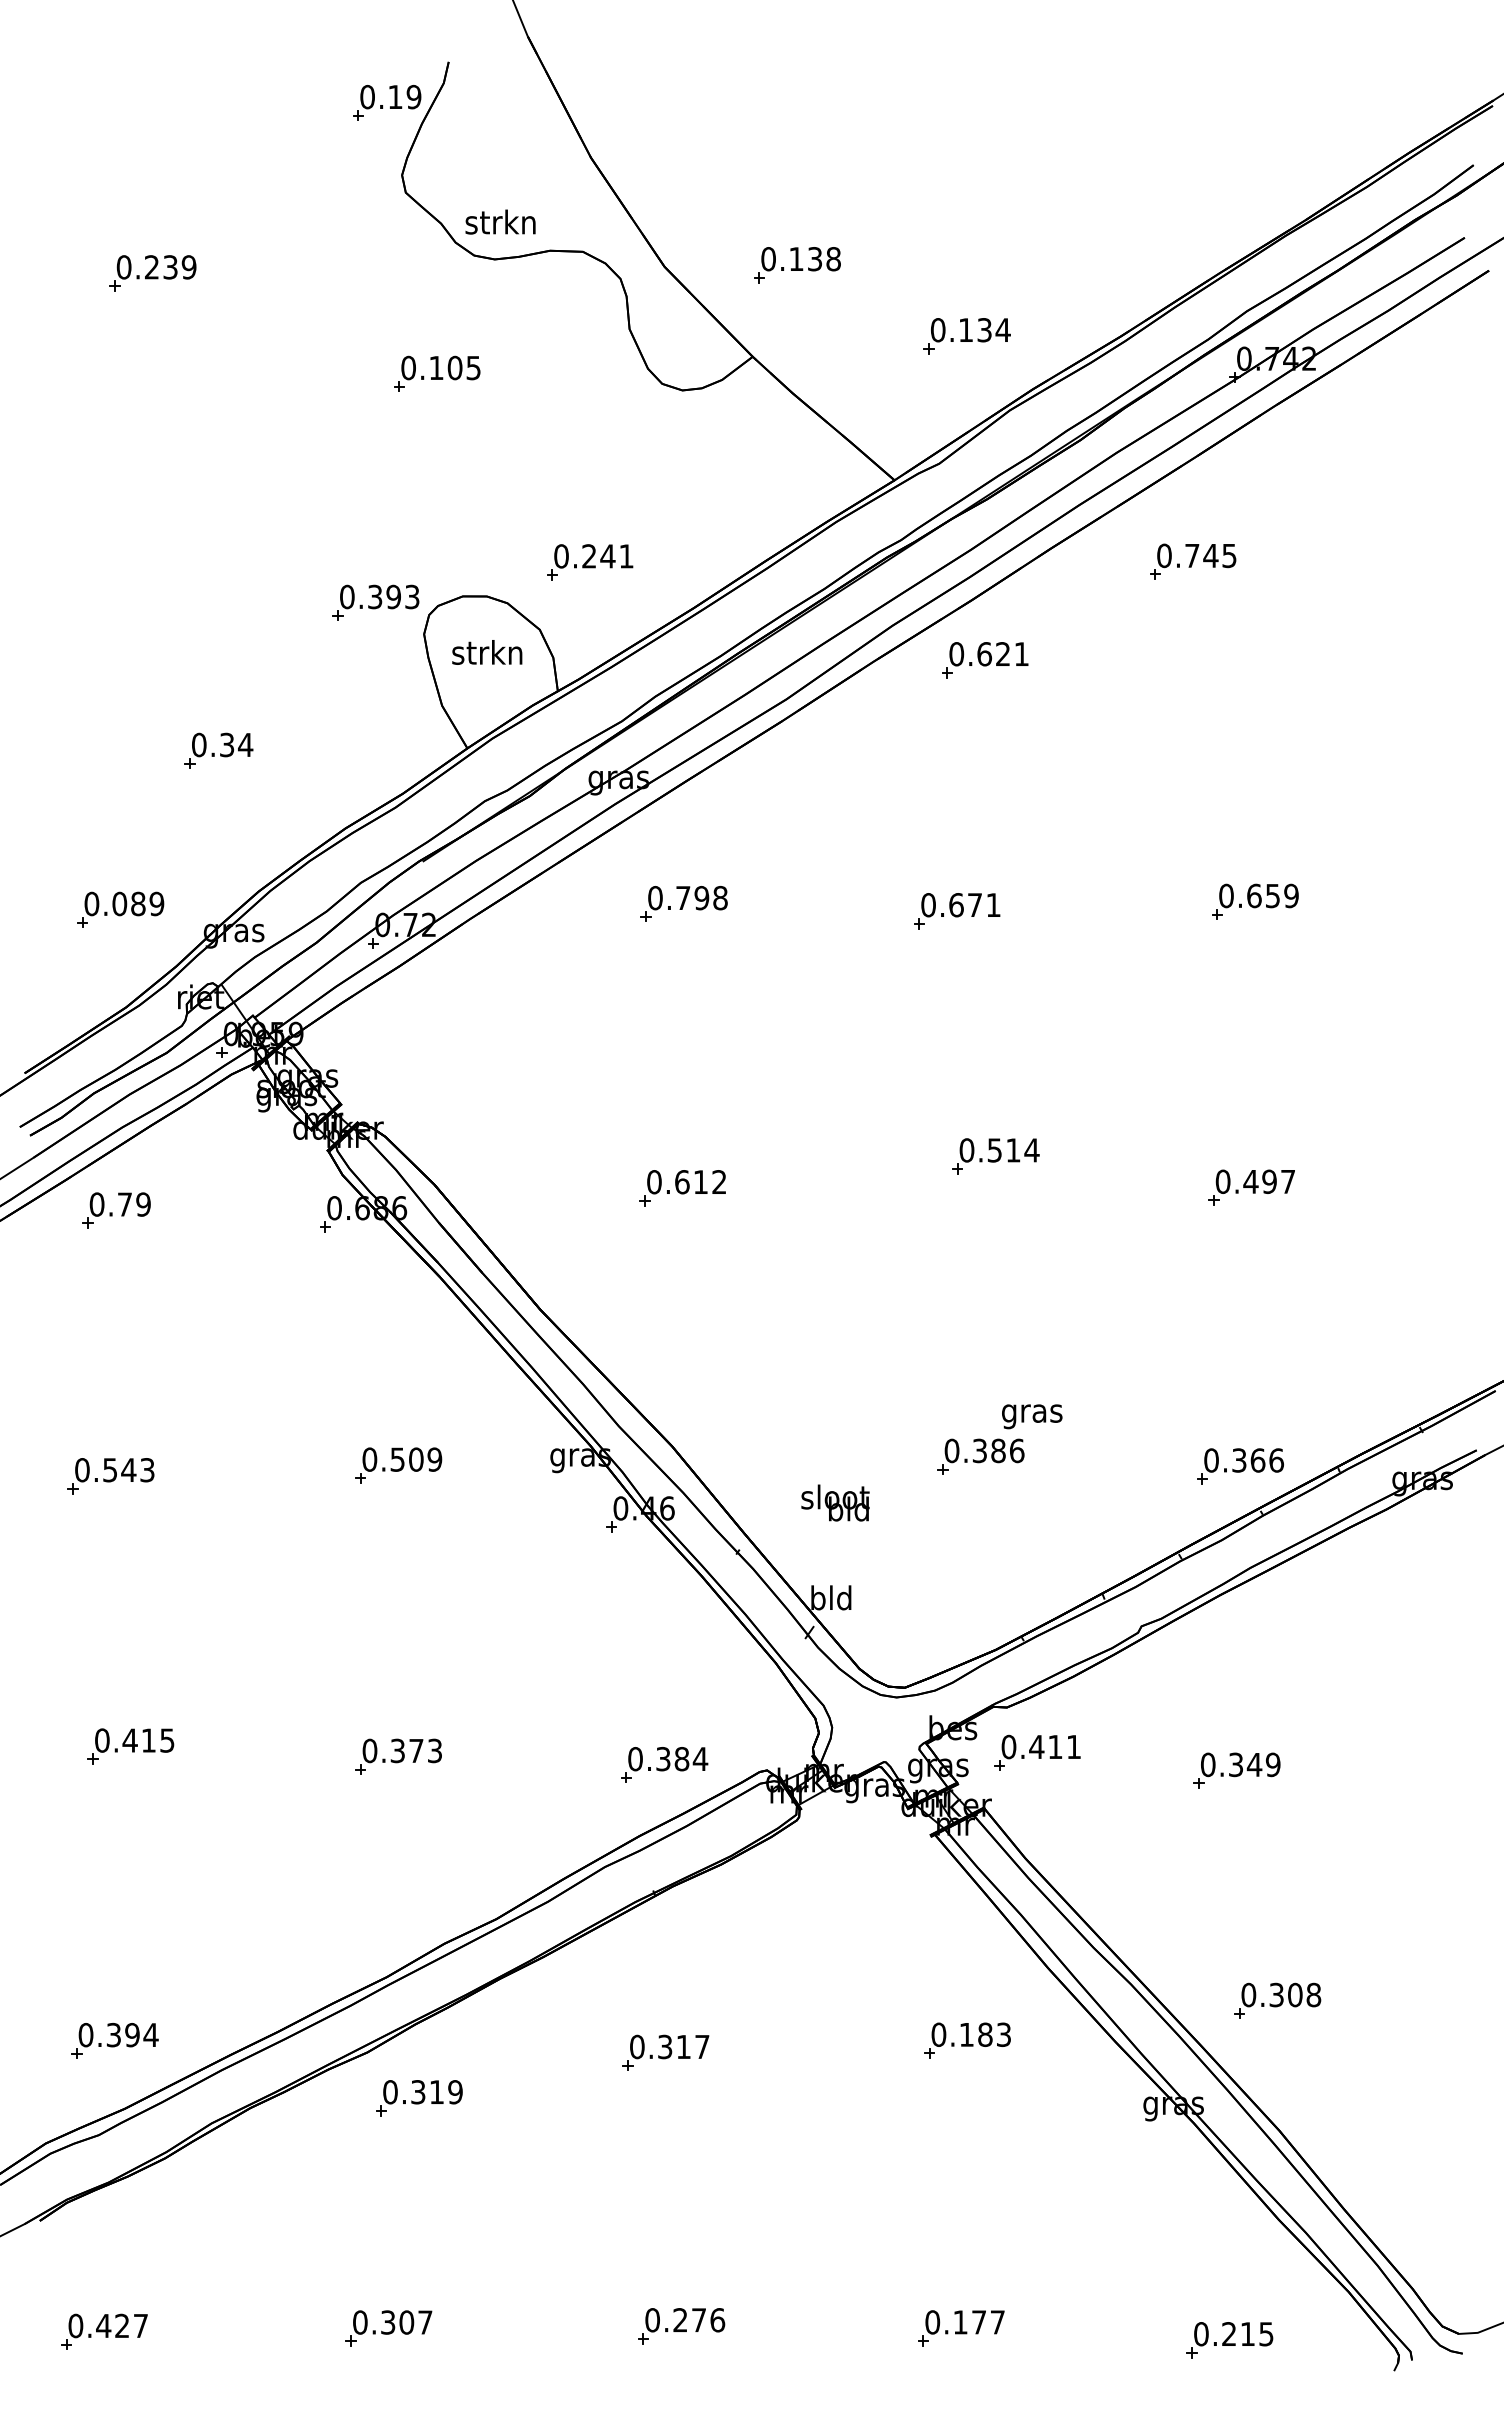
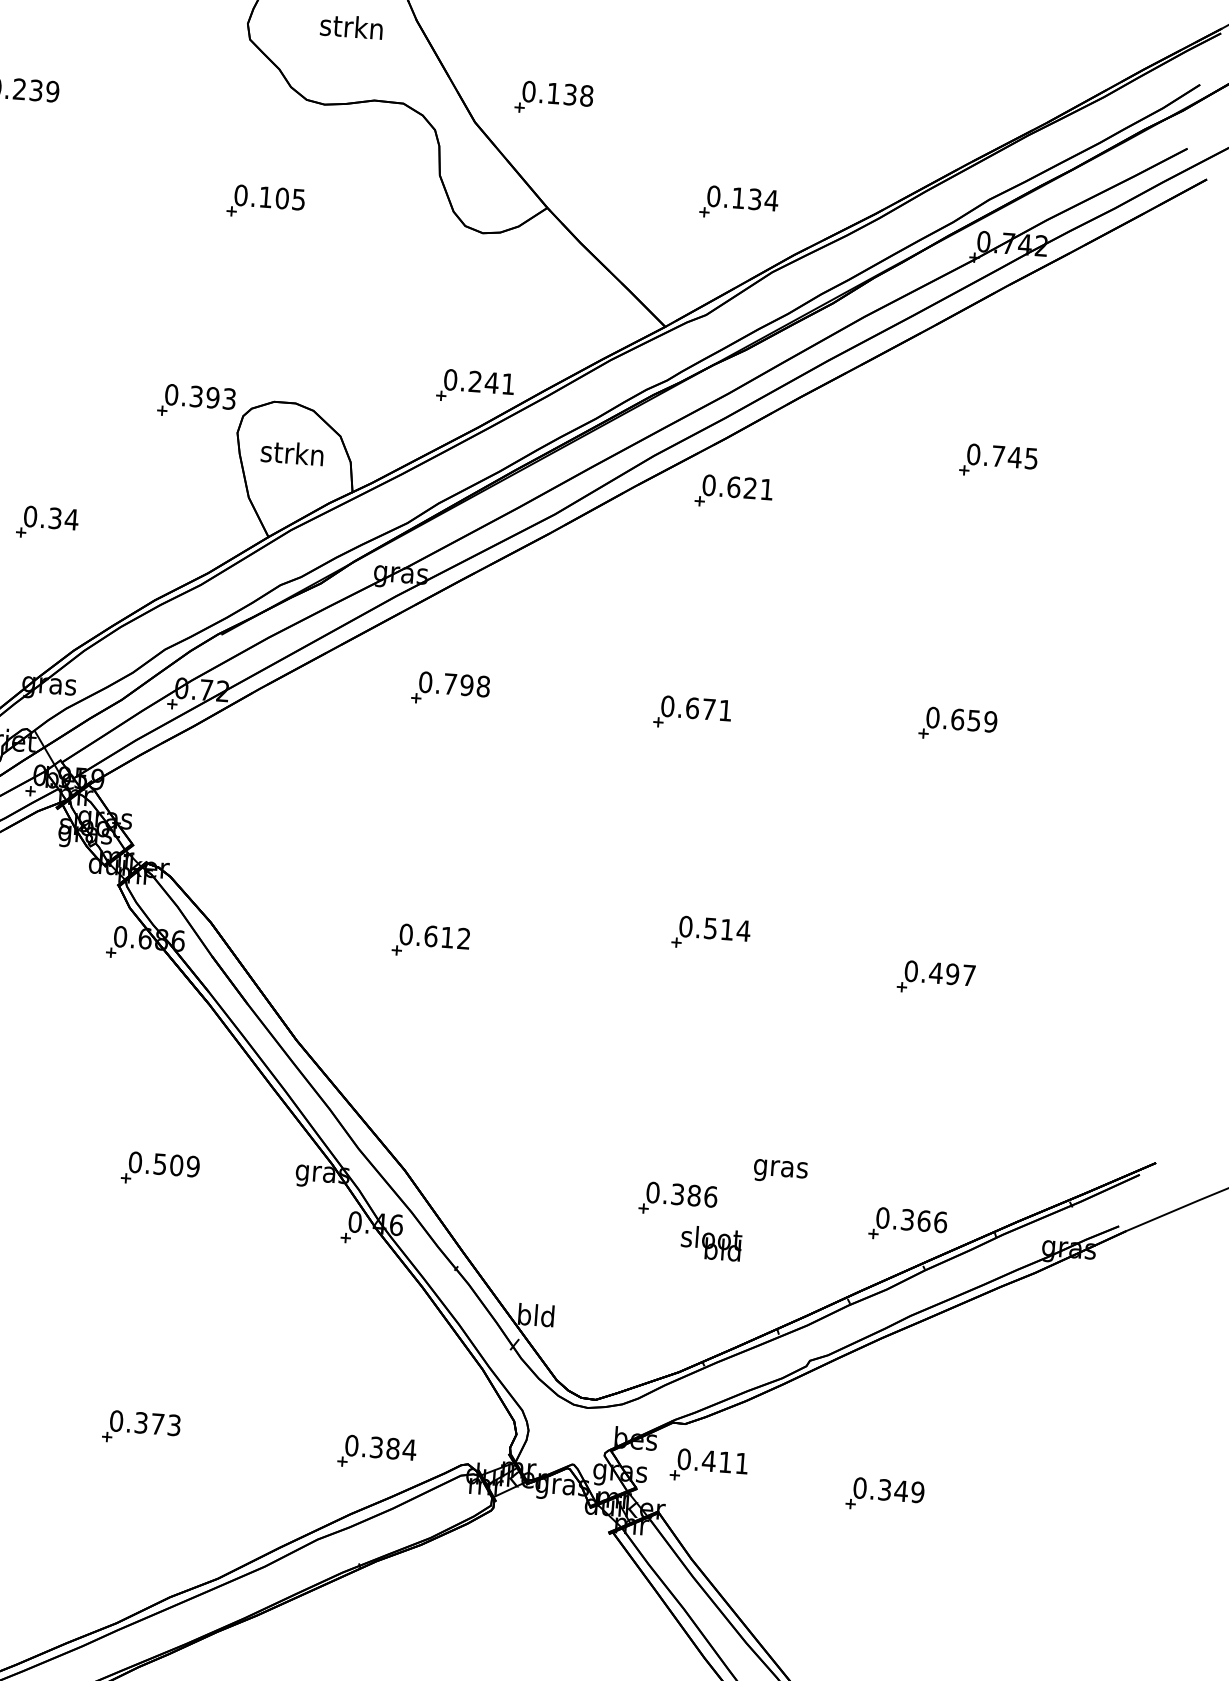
text: (500, 221) -> (351, 26), moved
part: (797, 265) -> (554, 99), moved
part: (1193, 561) -> (999, 461), moved
part: (590, 562) -> (476, 387), moved
text: (1032, 1416) -> (780, 1171), moved
text: (835, 1502) -> (711, 1242), moved

